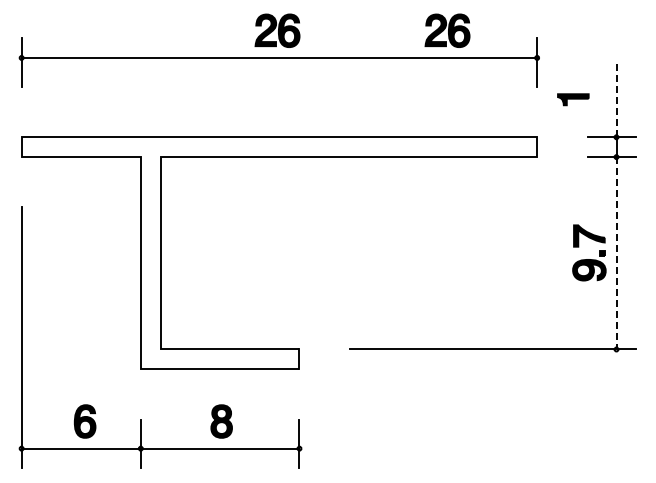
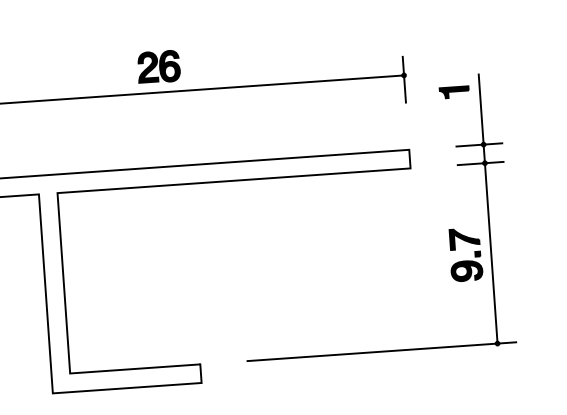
part: (447, 30) -> (318, 55), removed
part: (573, 99) -> (454, 92), moved
line: (616, 99) -> (481, 109), dashed -> solid
line: (616, 253) -> (491, 253), dashed -> solid

